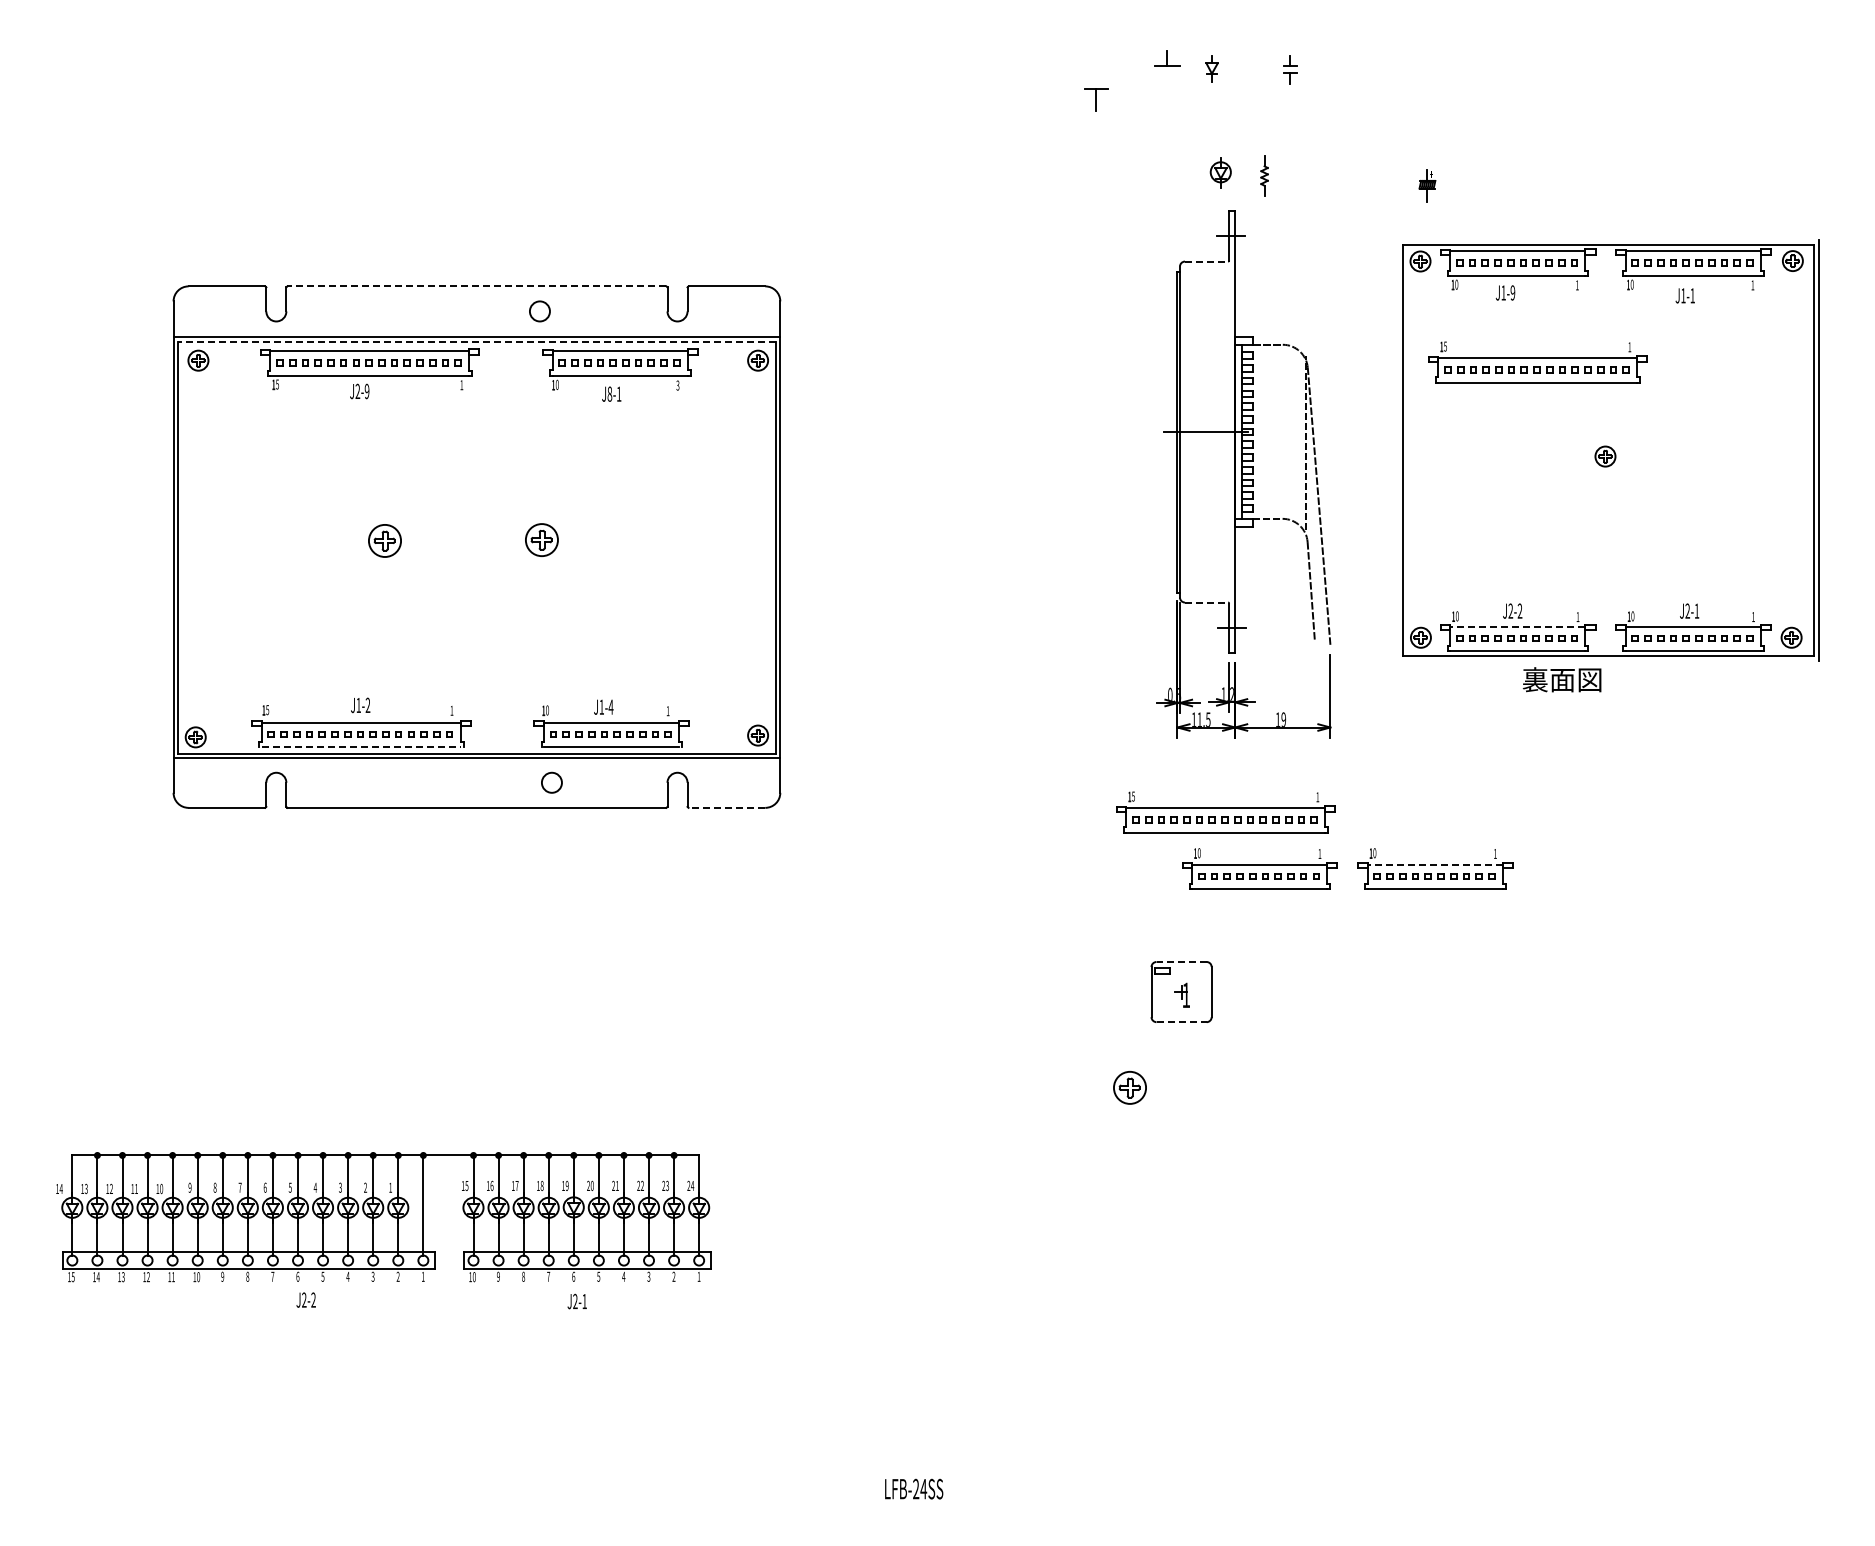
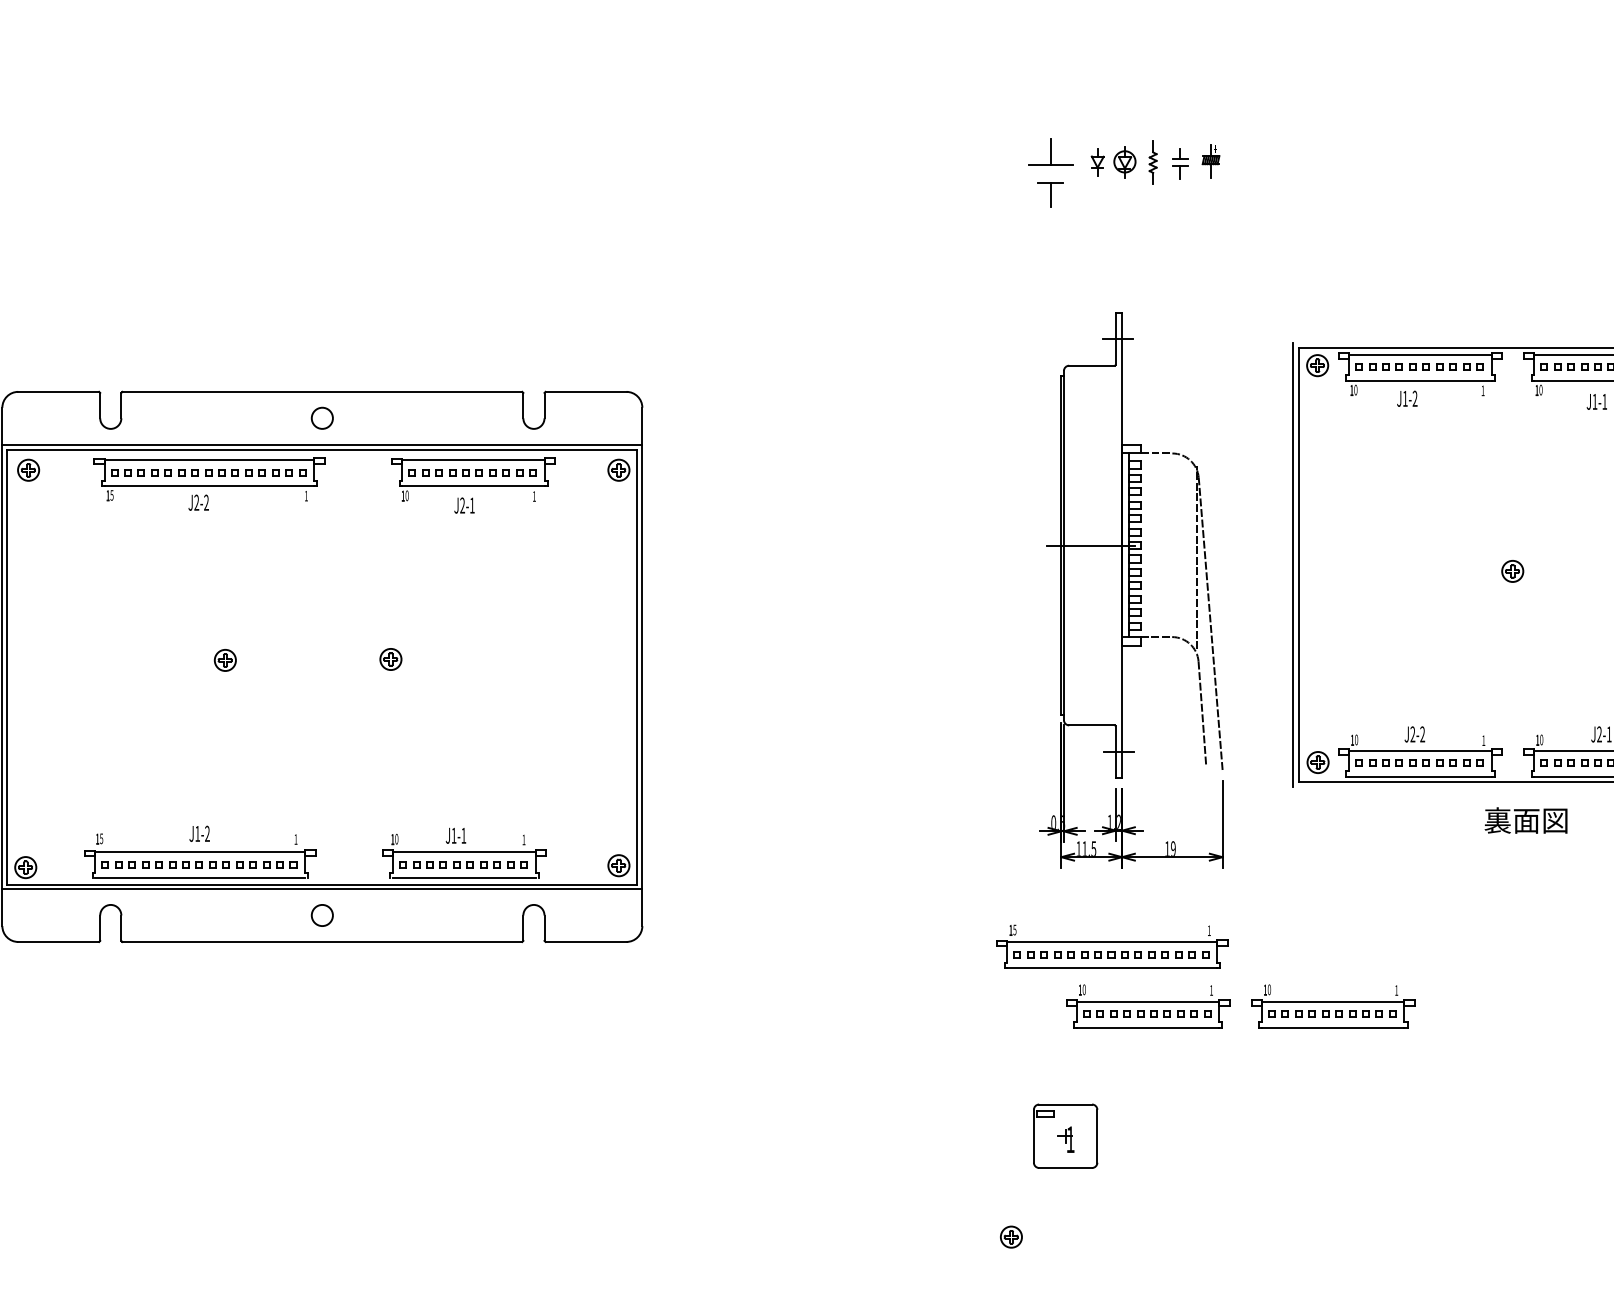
part: (1167, 58) -> (1050, 151), size x1.67
part: (1096, 99) -> (1050, 194), moved
part: (1220, 172) -> (1124, 162), moved
part: (1264, 175) -> (1153, 162), moved
part: (1427, 185) -> (1211, 161), moved
line: (1206, 261) -> (1091, 365), dashed -> solid
line: (476, 286) -> (321, 392), dashed -> solid
text: (1512, 293) -> (1414, 399), J1-9 -> J1-2
circle: (539, 311) -> (321, 418), moved
line: (476, 341) -> (321, 450), dashed -> solid
part: (1537, 362) -> (1441, 472), removed
text: (677, 385) -> (533, 496), 3 -> 1
text: (366, 391) -> (205, 502), J2-9 -> J2-2
text: (609, 393) -> (462, 504), J8-1 -> J2-1
line: (1397, 449) -> (1293, 563), added
part: (541, 539) -> (390, 658), size x0.62
part: (384, 540) -> (224, 659), size x0.62
line: (1206, 602) -> (1091, 725), dashed -> solid
line: (1517, 626) -> (1419, 750), dashed -> solid
text: (1561, 679) -> (1525, 820), moved
text: (610, 706) -> (463, 835), J1-4 -> J1-1
line: (361, 747) -> (200, 878), dashed -> solid
circle: (551, 782) -> (321, 915), moved
line: (726, 807) -> (585, 941), dashed -> solid
line: (1435, 864) -> (1333, 1001), dashed -> solid
line: (1181, 962) -> (1065, 1105), dashed -> solid
line: (1182, 1022) -> (1066, 1168), dashed -> solid
part: (1130, 1087) -> (1011, 1236), size x0.62

